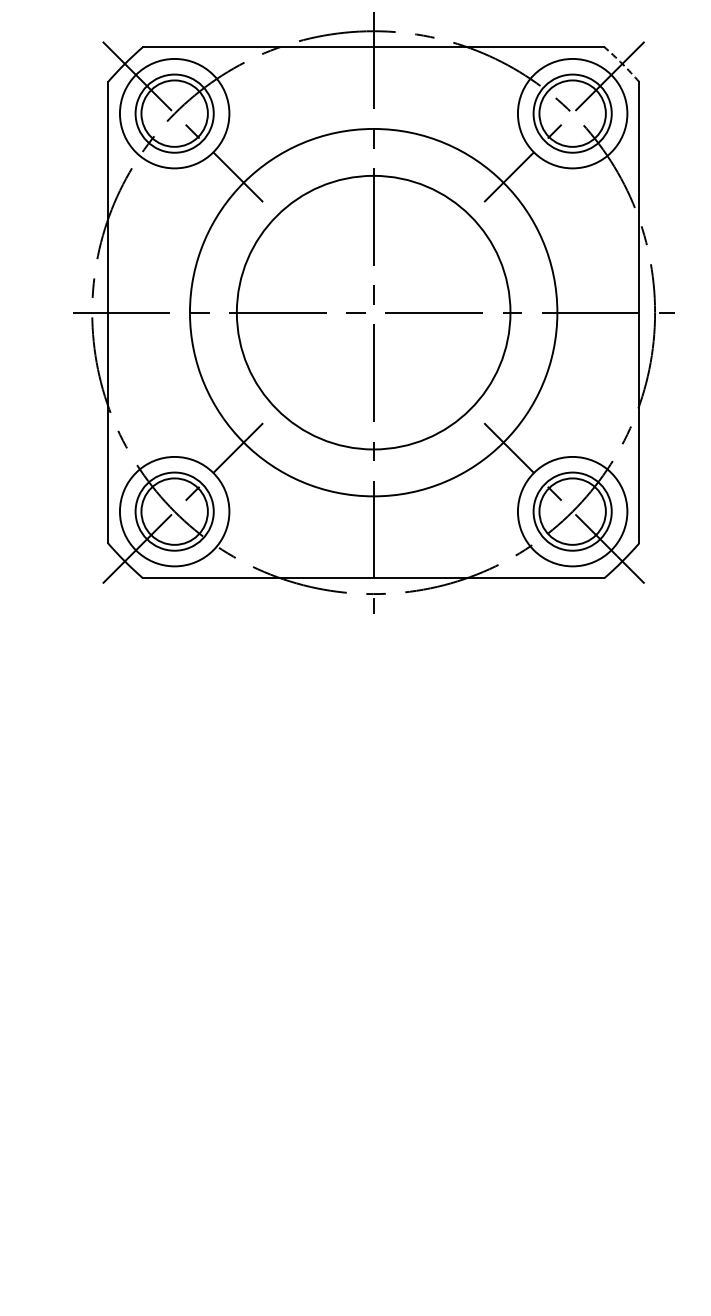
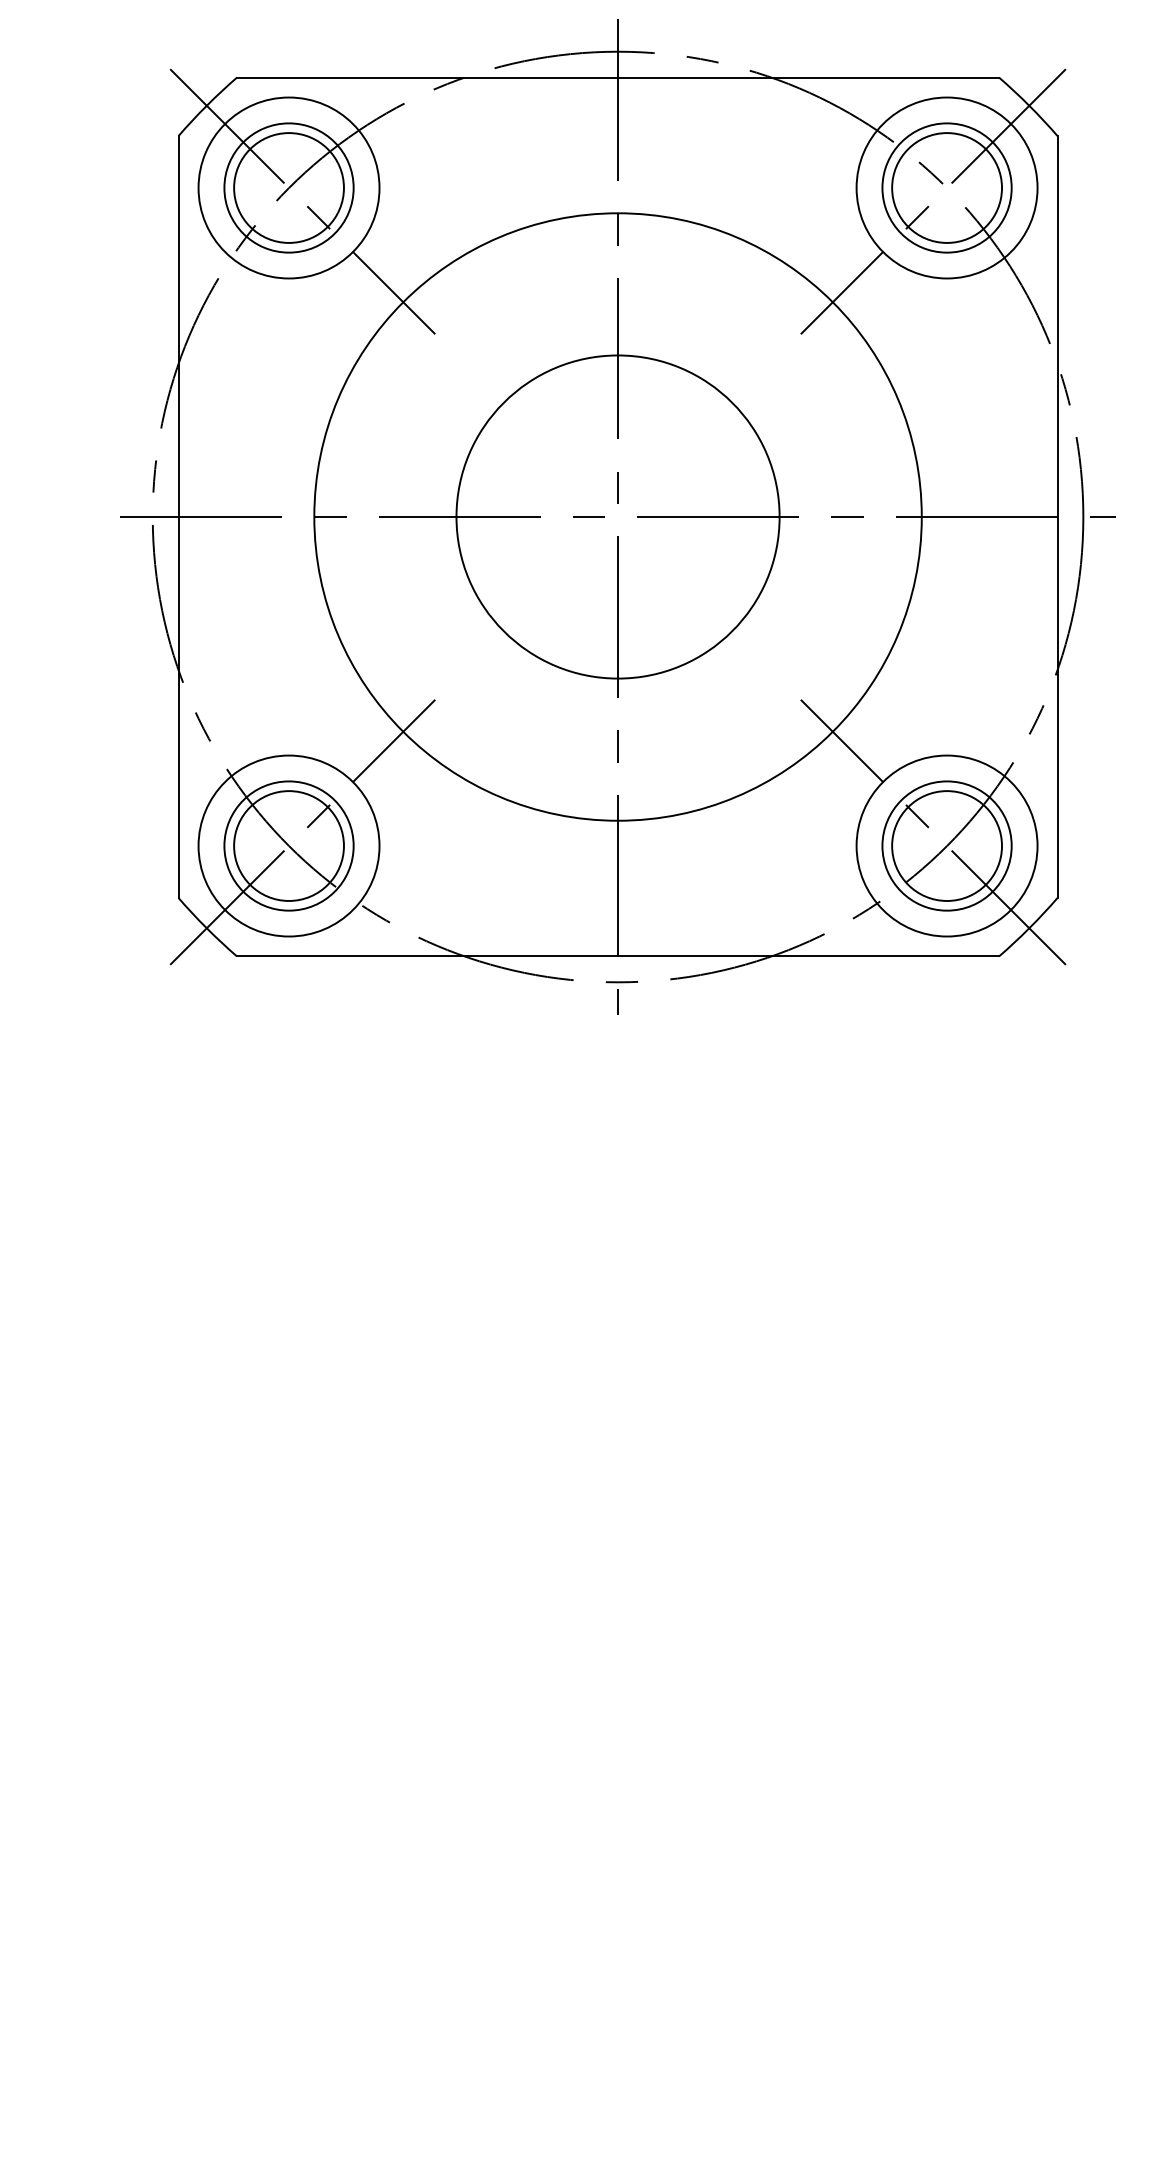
arc: (622, 63) -> (1029, 105), dashed -> solid
circle: (373, 312) -> (617, 516), size x0.71

